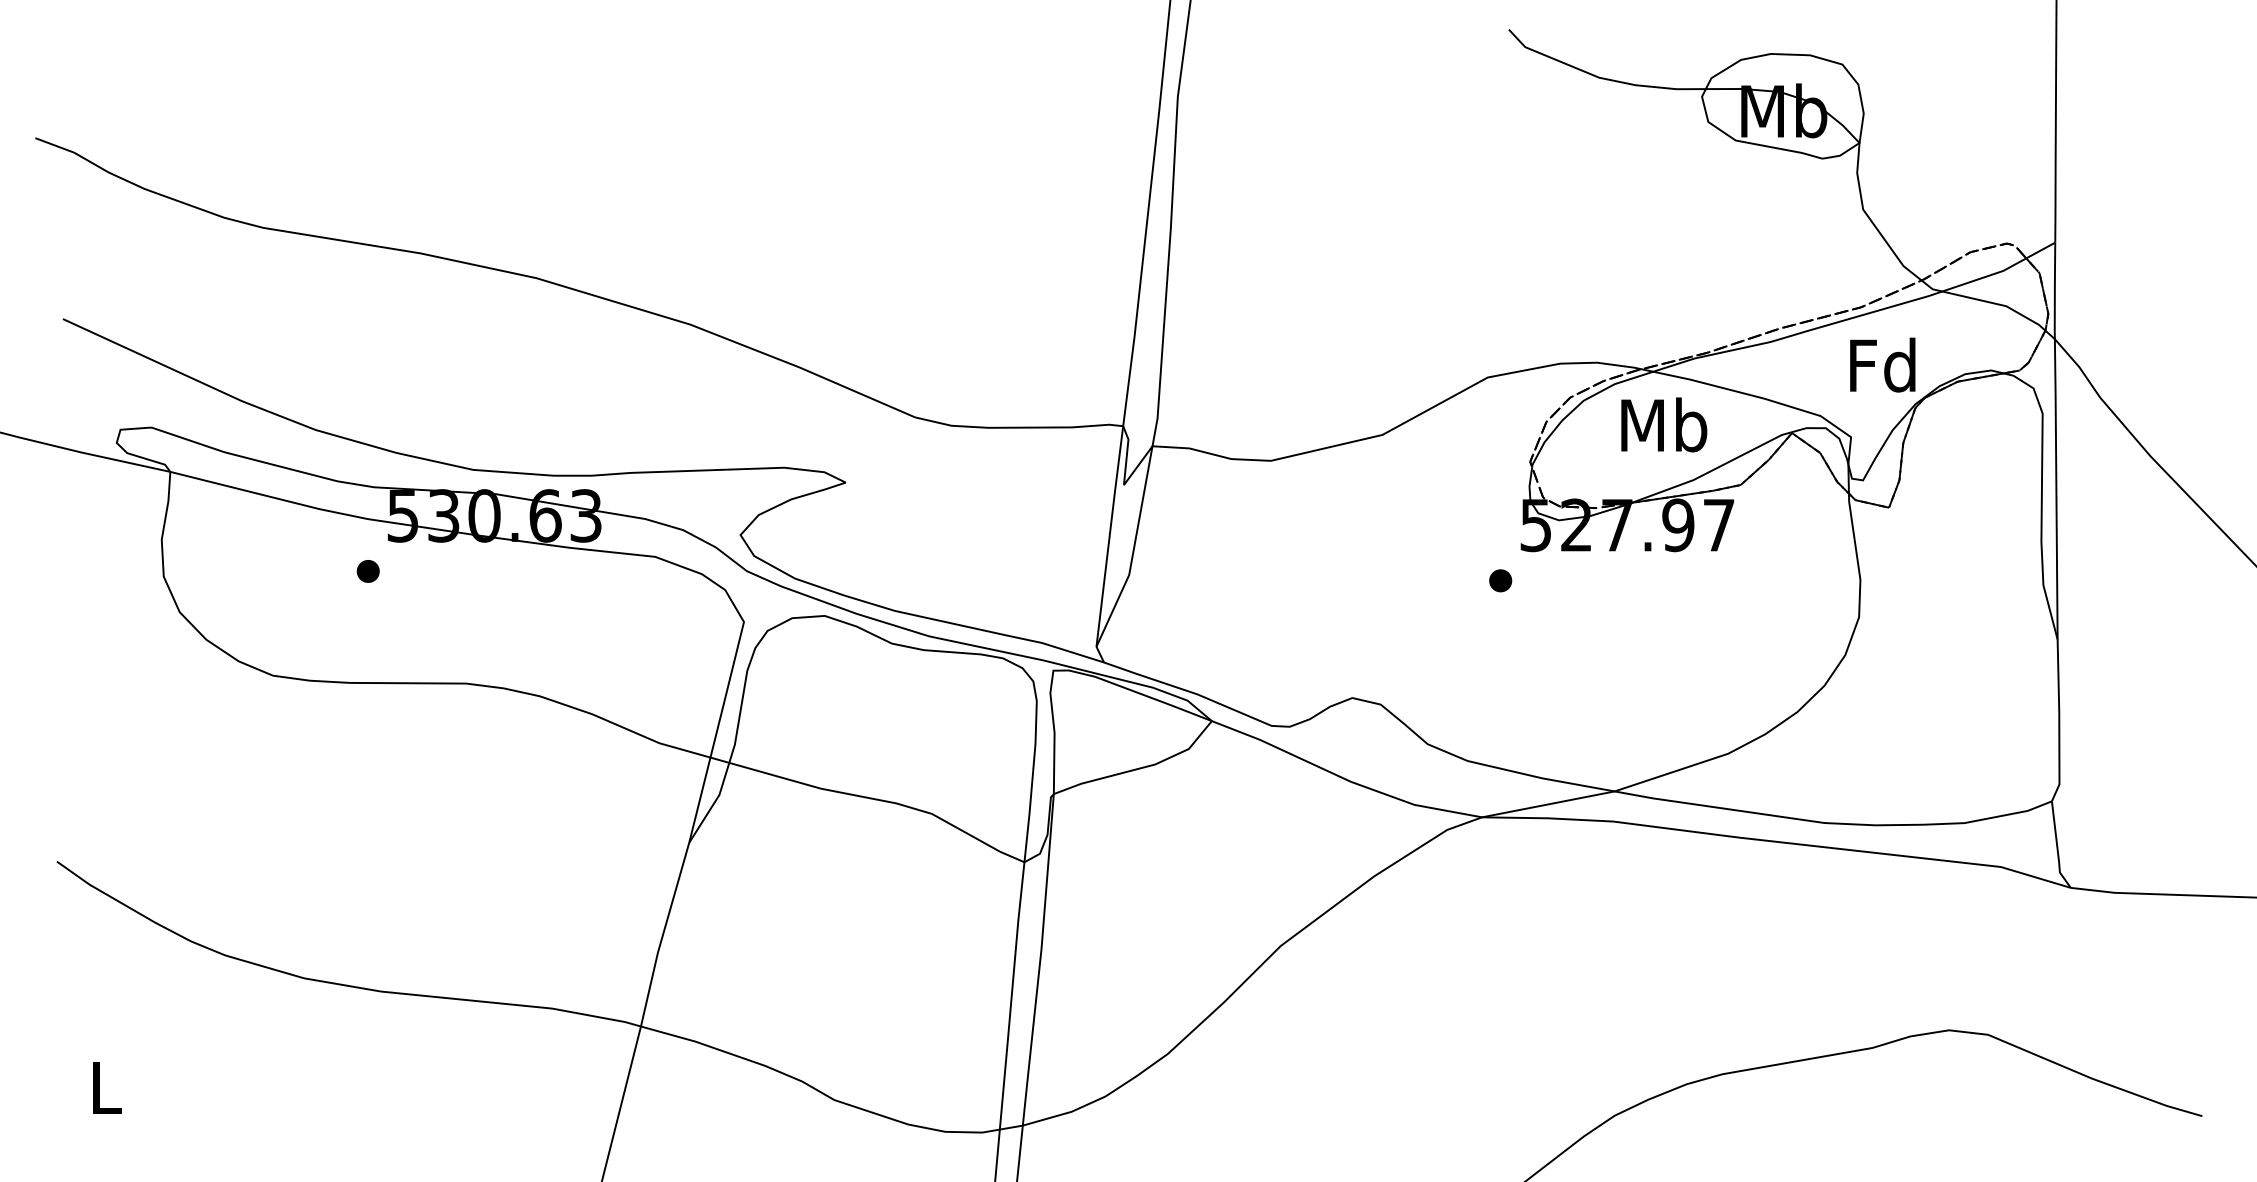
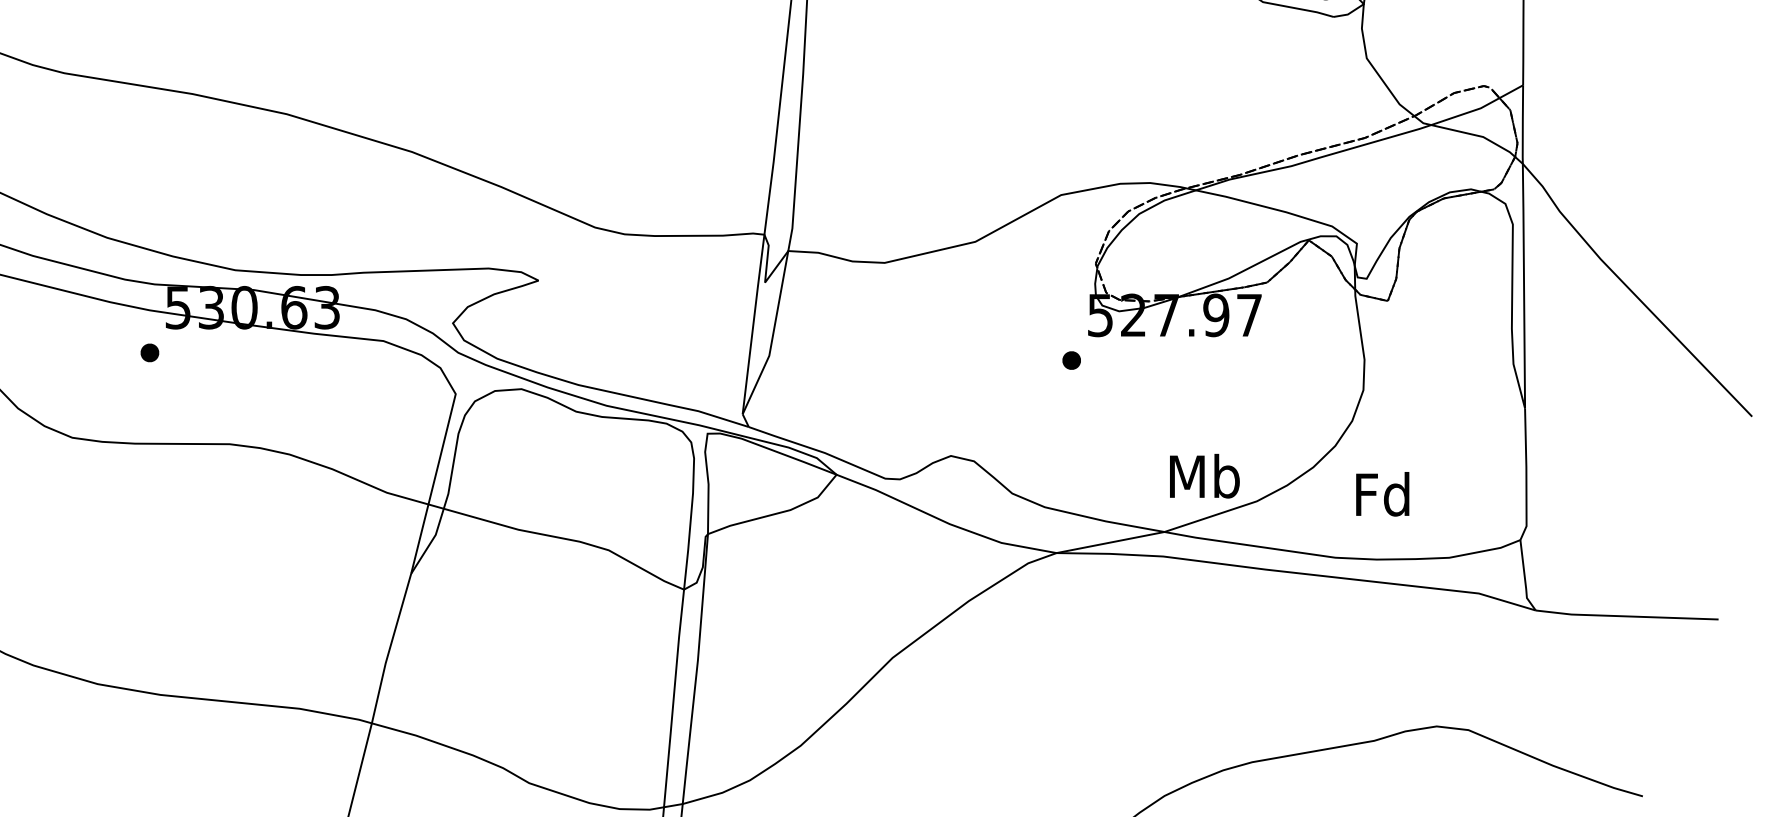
text: (1882, 364) -> (1382, 493), moved
text: (1664, 424) -> (1205, 475), moved

